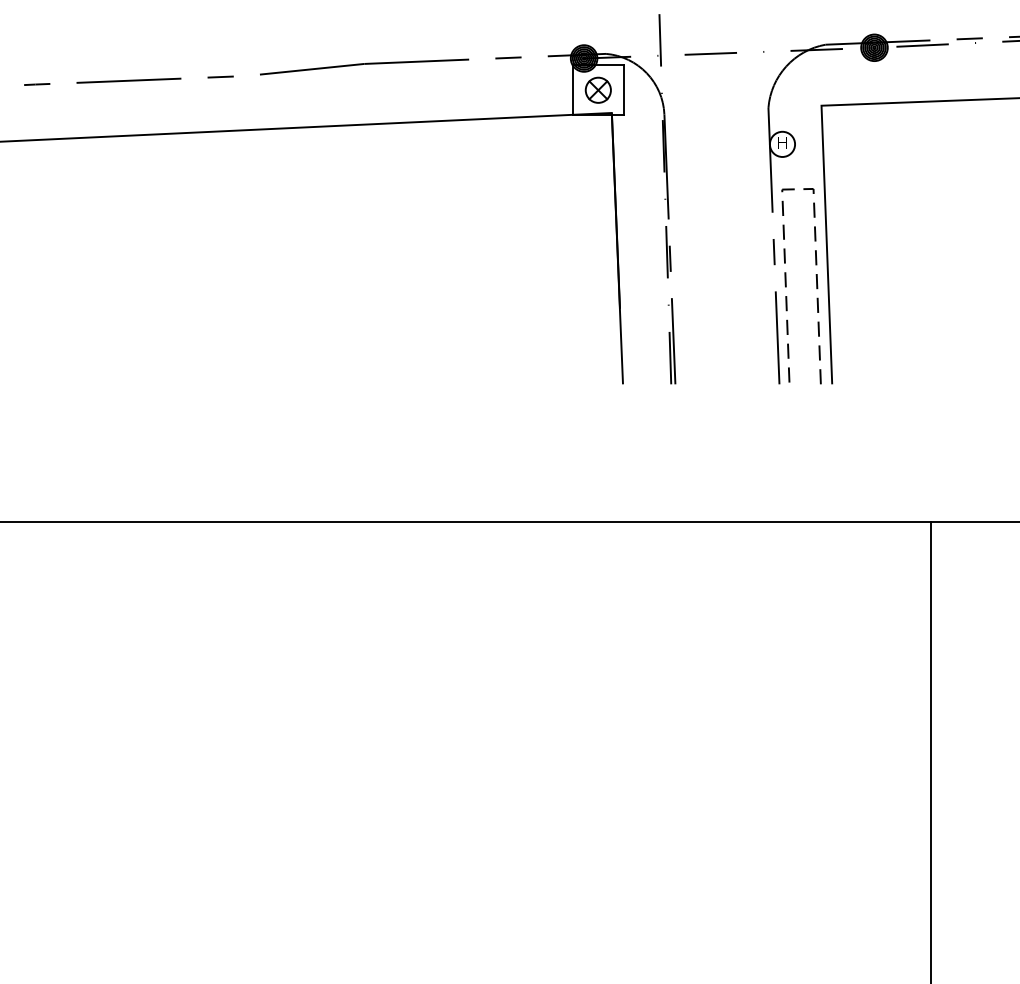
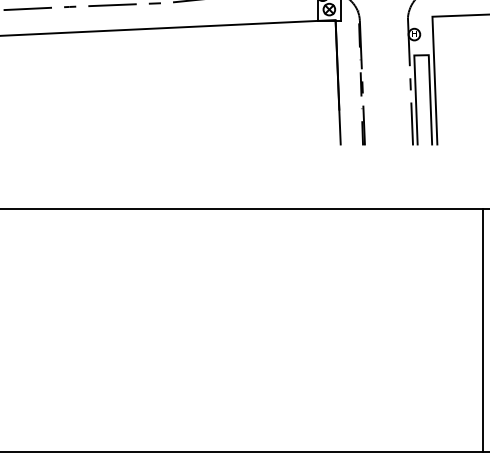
line: (797, 189) -> (421, 55), dashed -> solid

